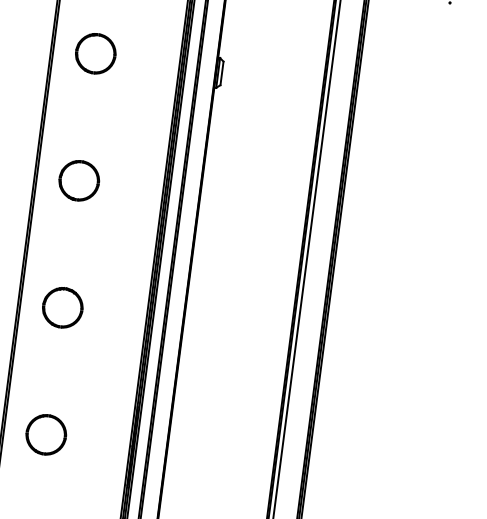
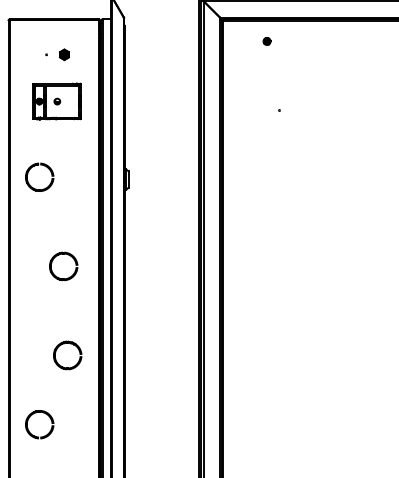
part: (63, 174) -> (52, 263), moved
part: (60, 291) -> (64, 344), moved
part: (36, 421) -> (31, 416), moved

